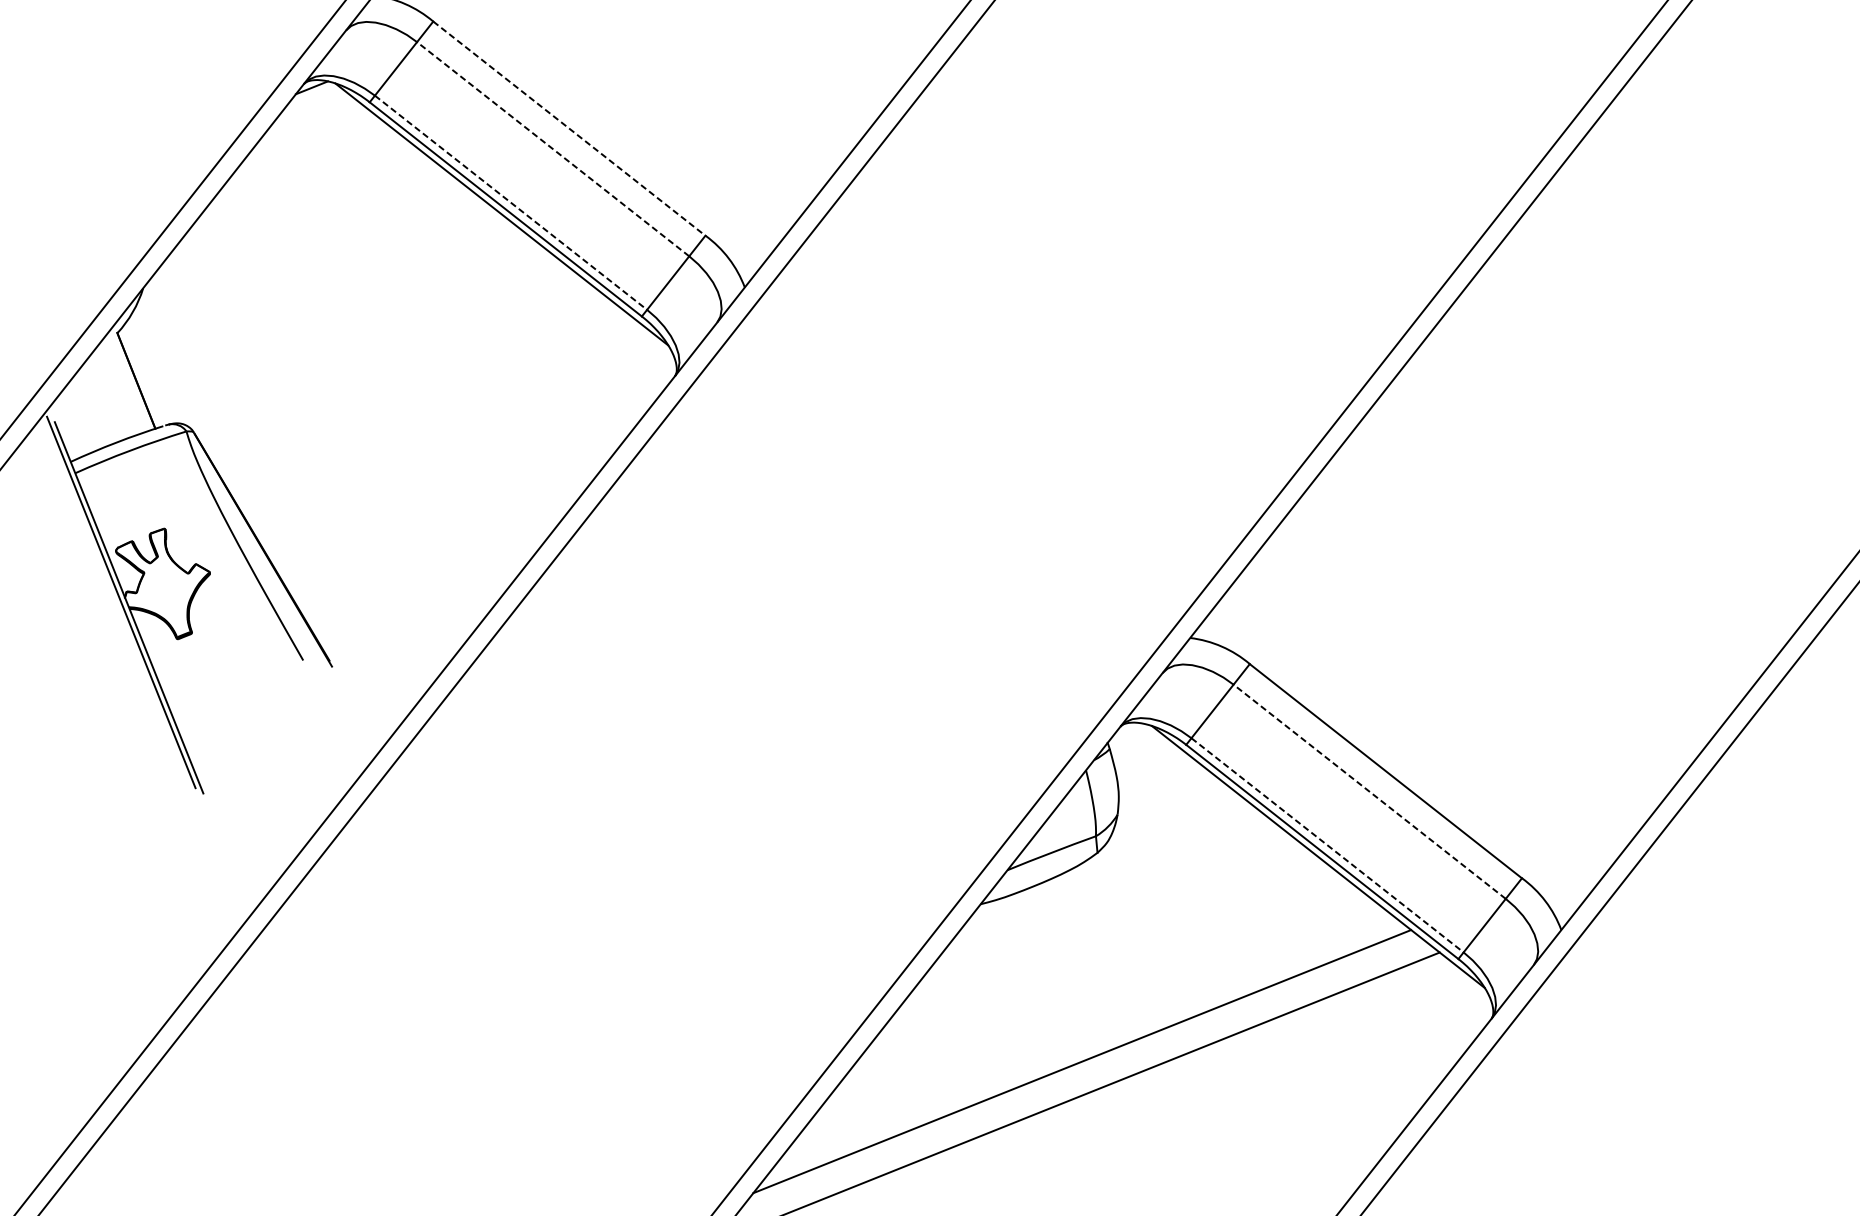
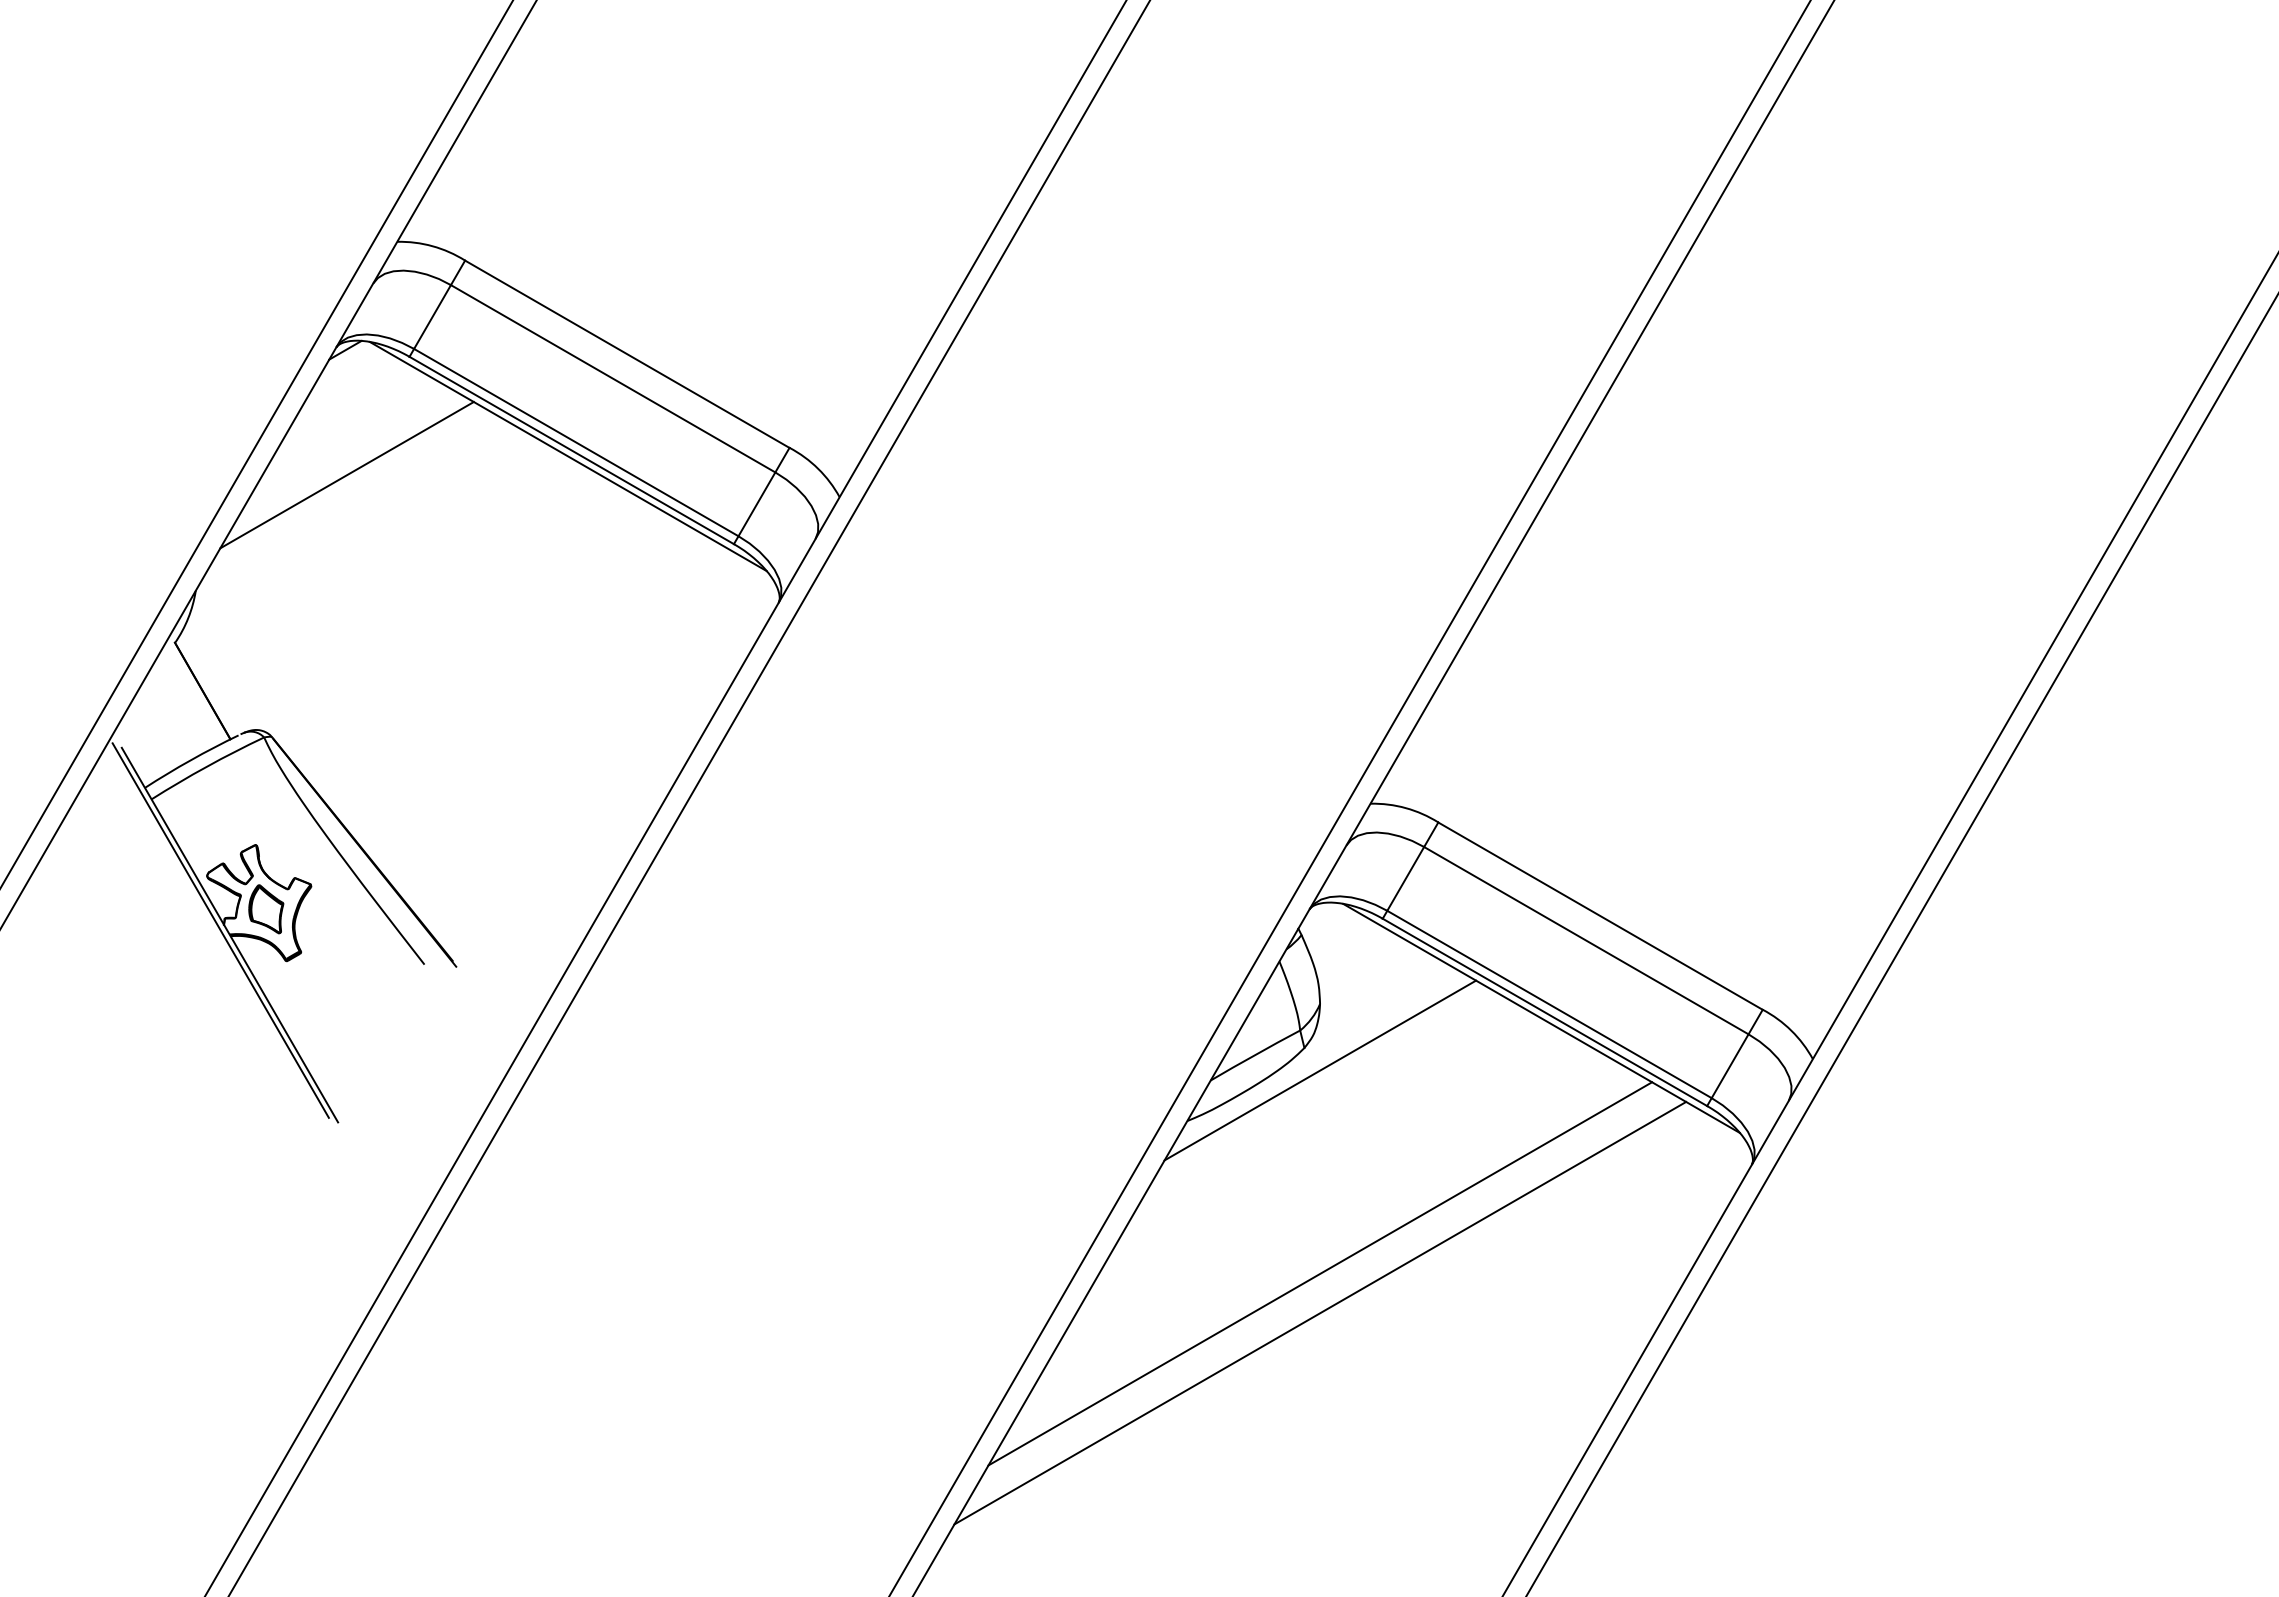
line: (569, 128) -> (627, 354), dashed -> solid
line: (552, 148) -> (612, 378), dashed -> solid
line: (296, 202) -> (346, 475), added
line: (511, 202) -> (576, 442), dashed -> solid
part: (165, 589) -> (266, 909), added
line: (1368, 791) -> (1585, 940), dashed -> solid
line: (1327, 845) -> (1549, 1004), dashed -> solid
line: (1109, 875) -> (1320, 1070), added

